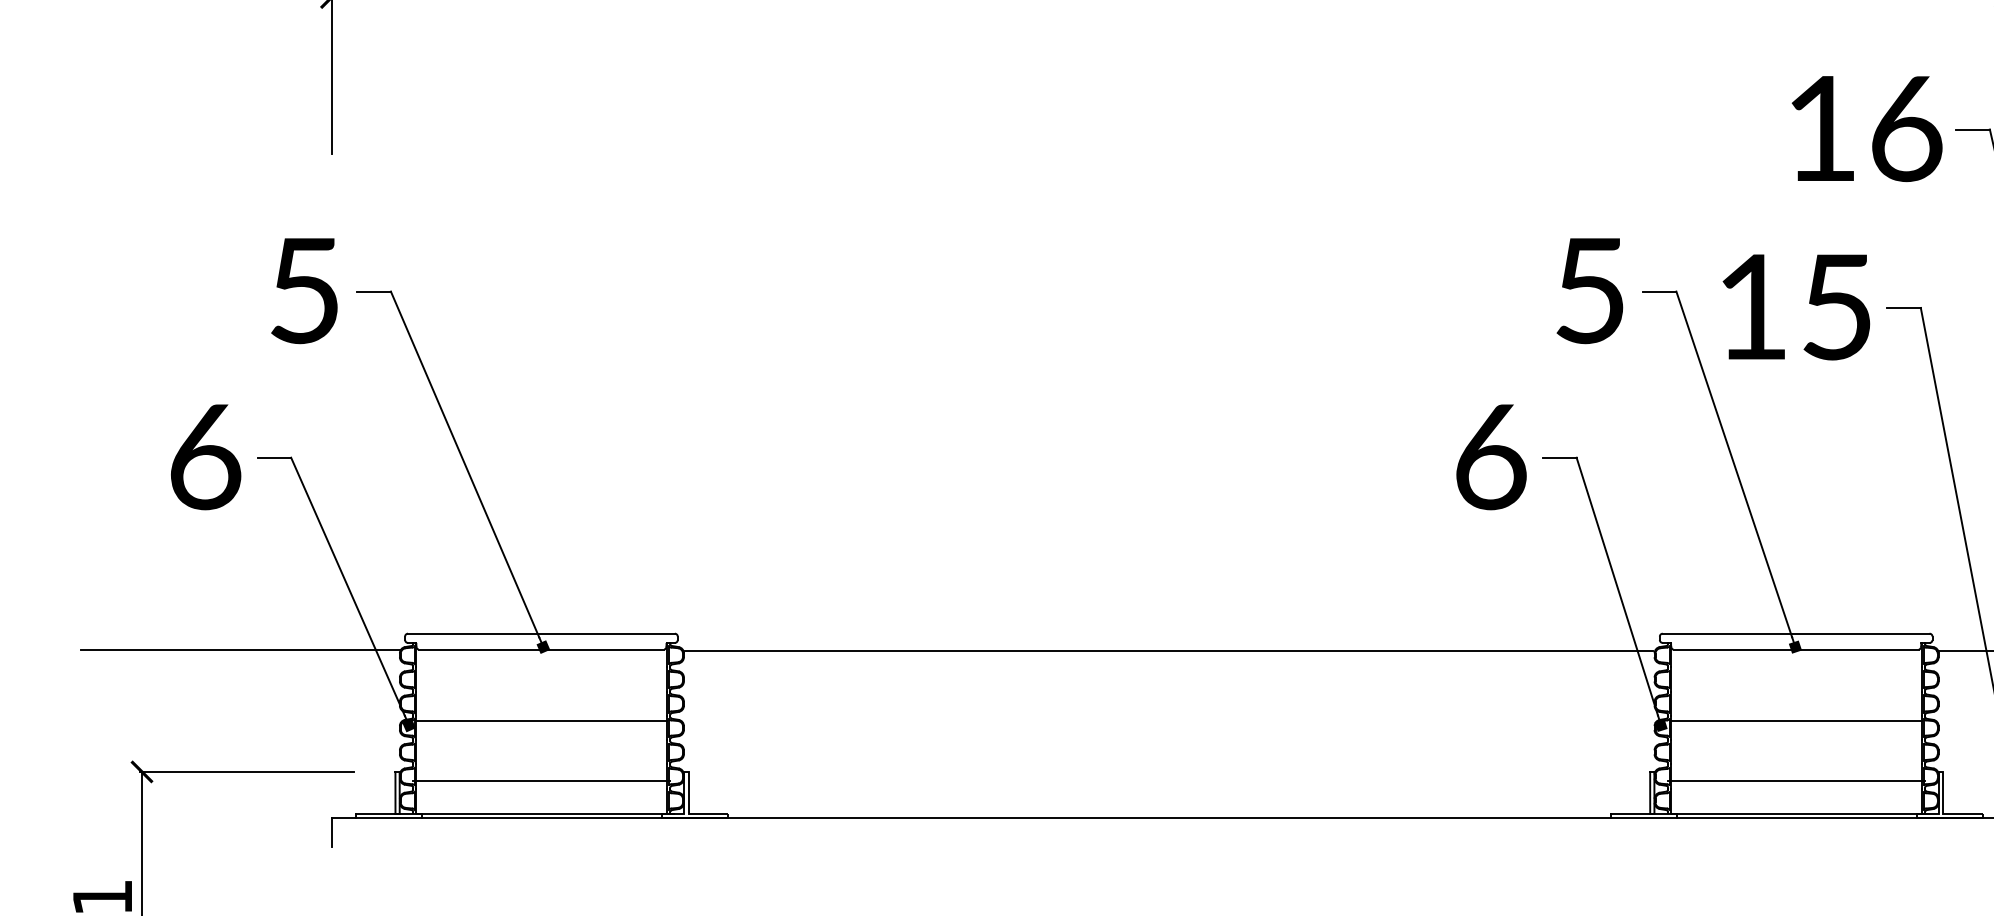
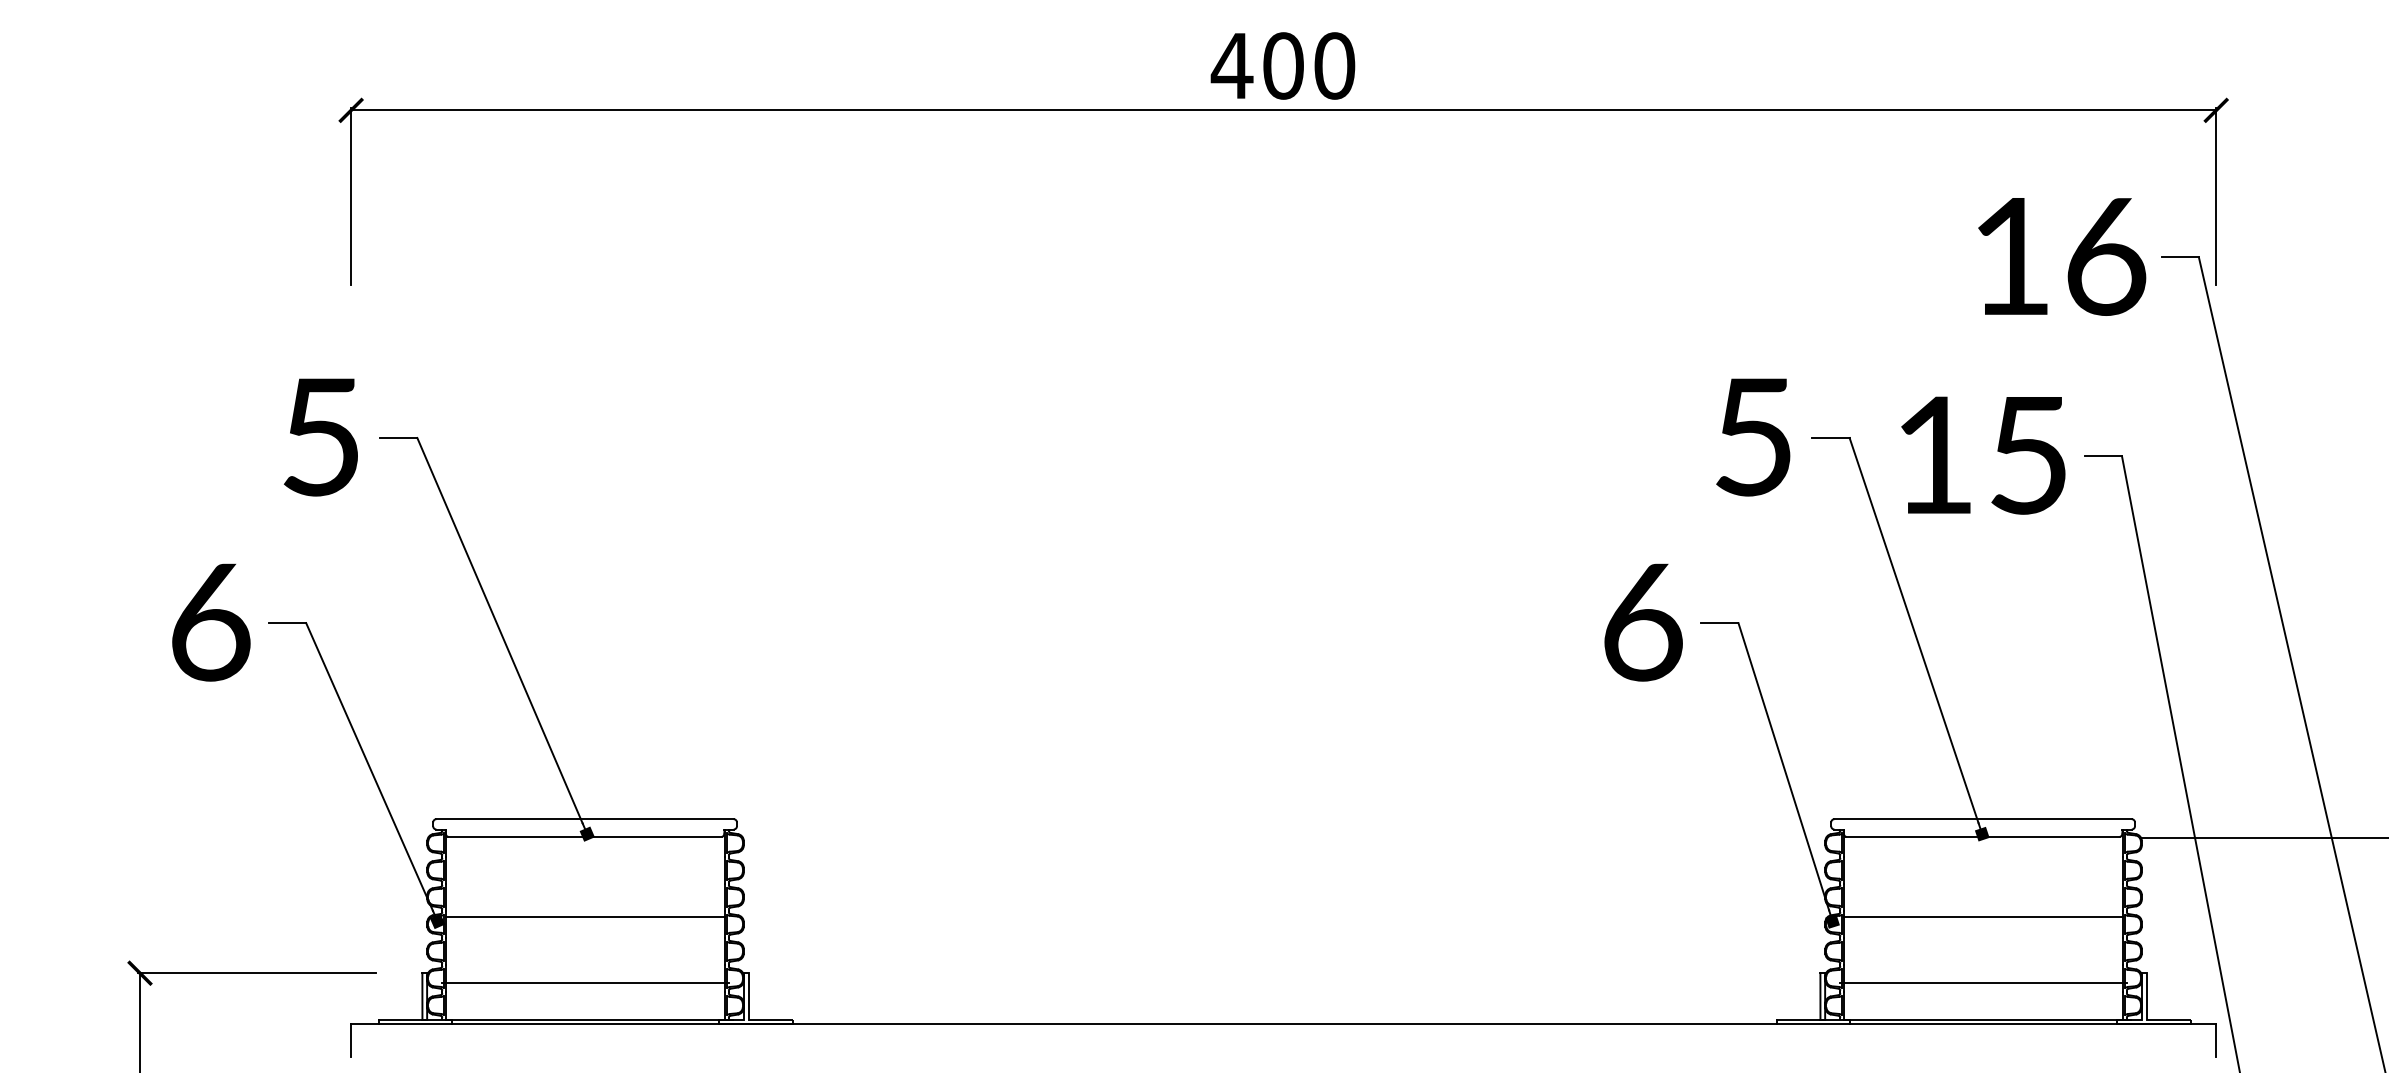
line: (240, 650) -> (249, 837), removed
line: (1169, 650) -> (1284, 837), removed

